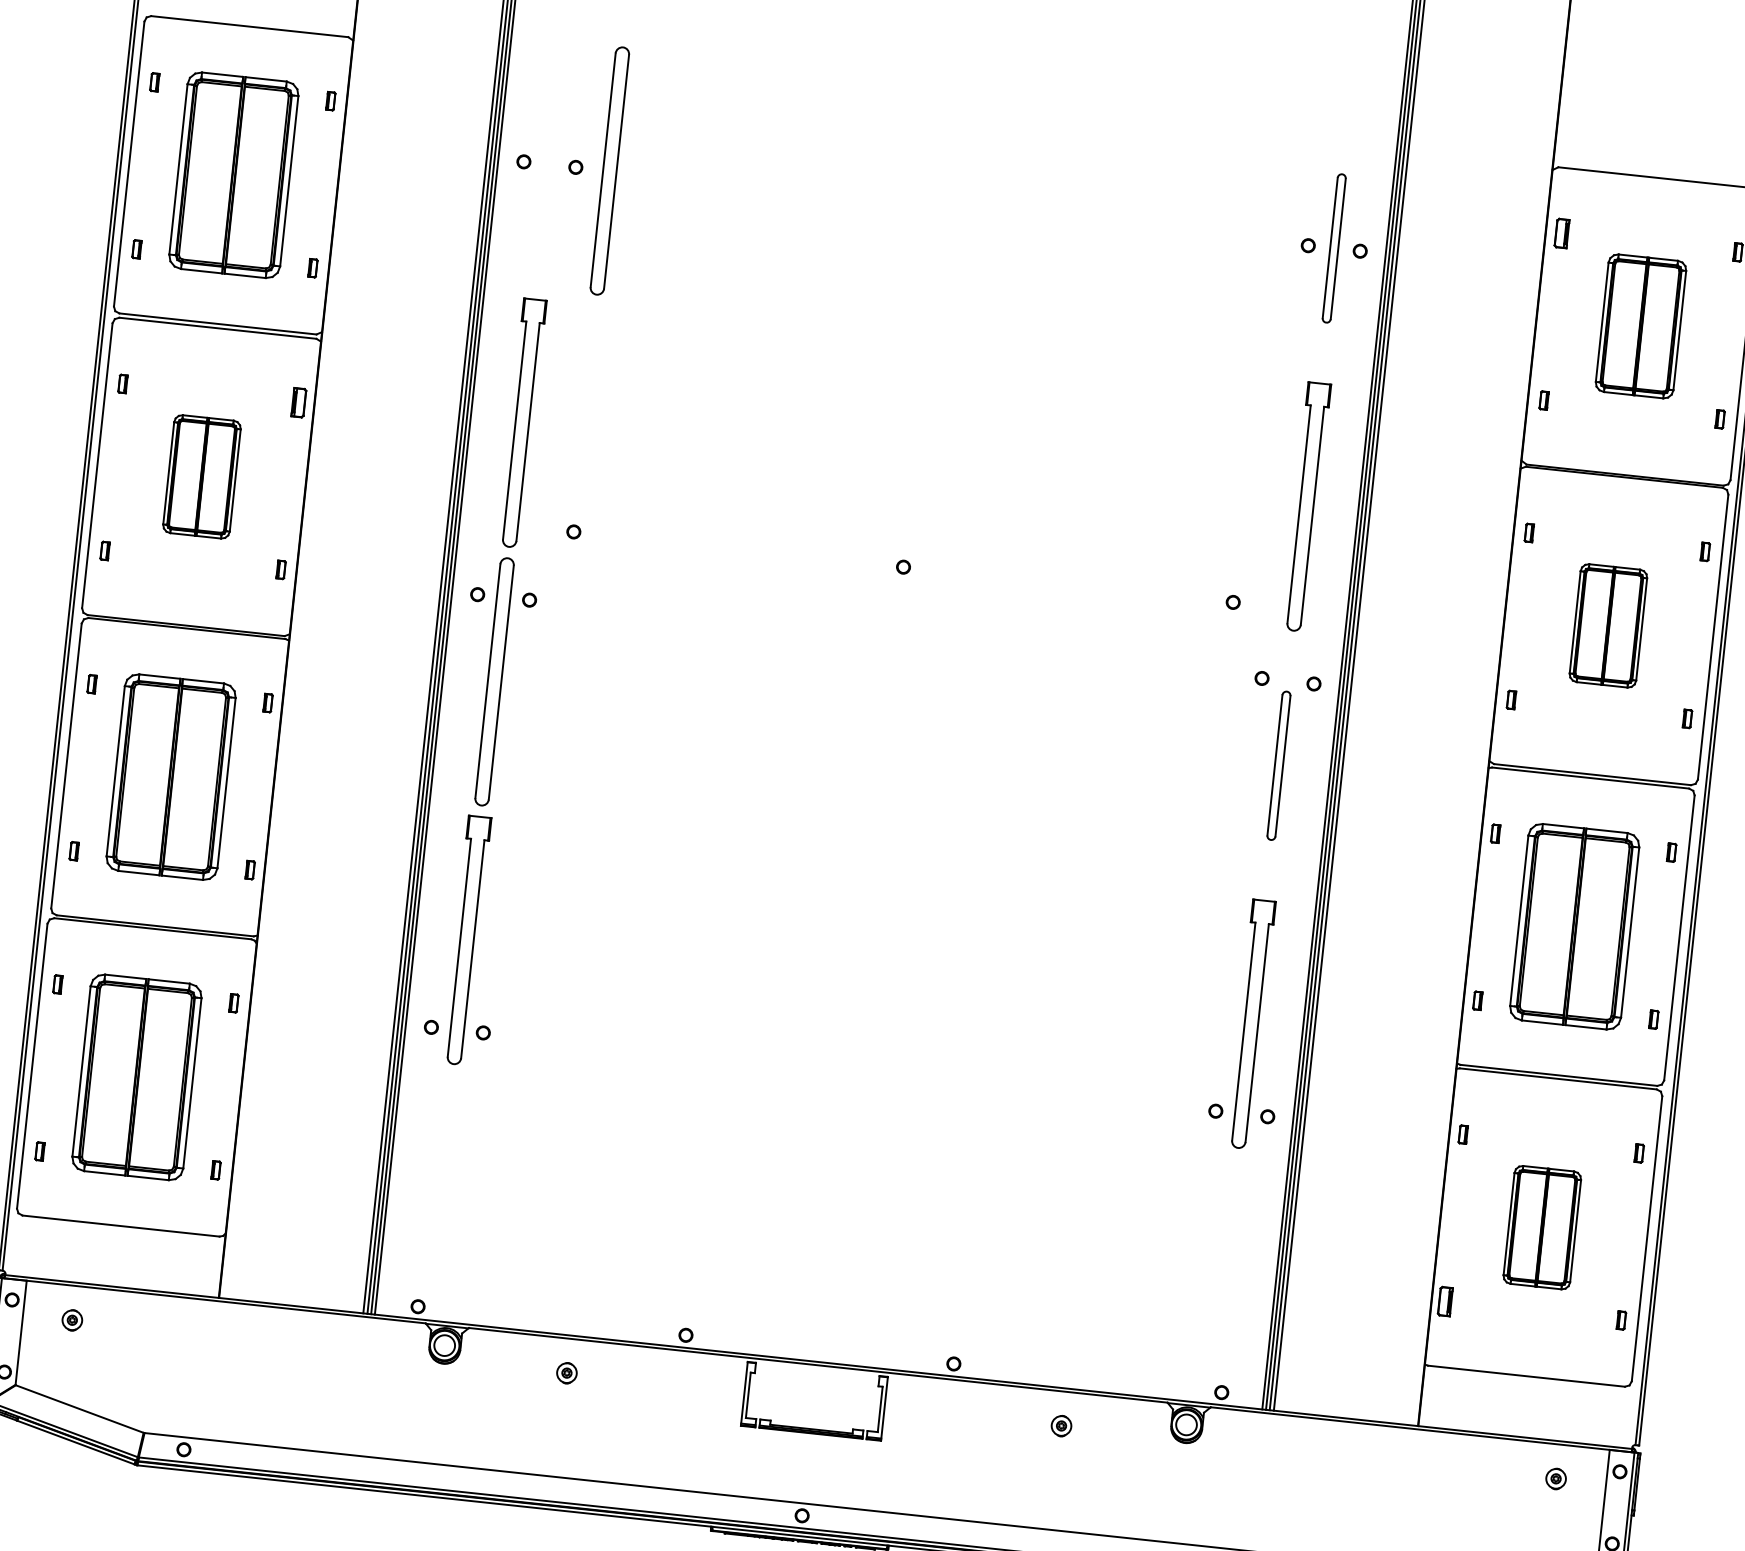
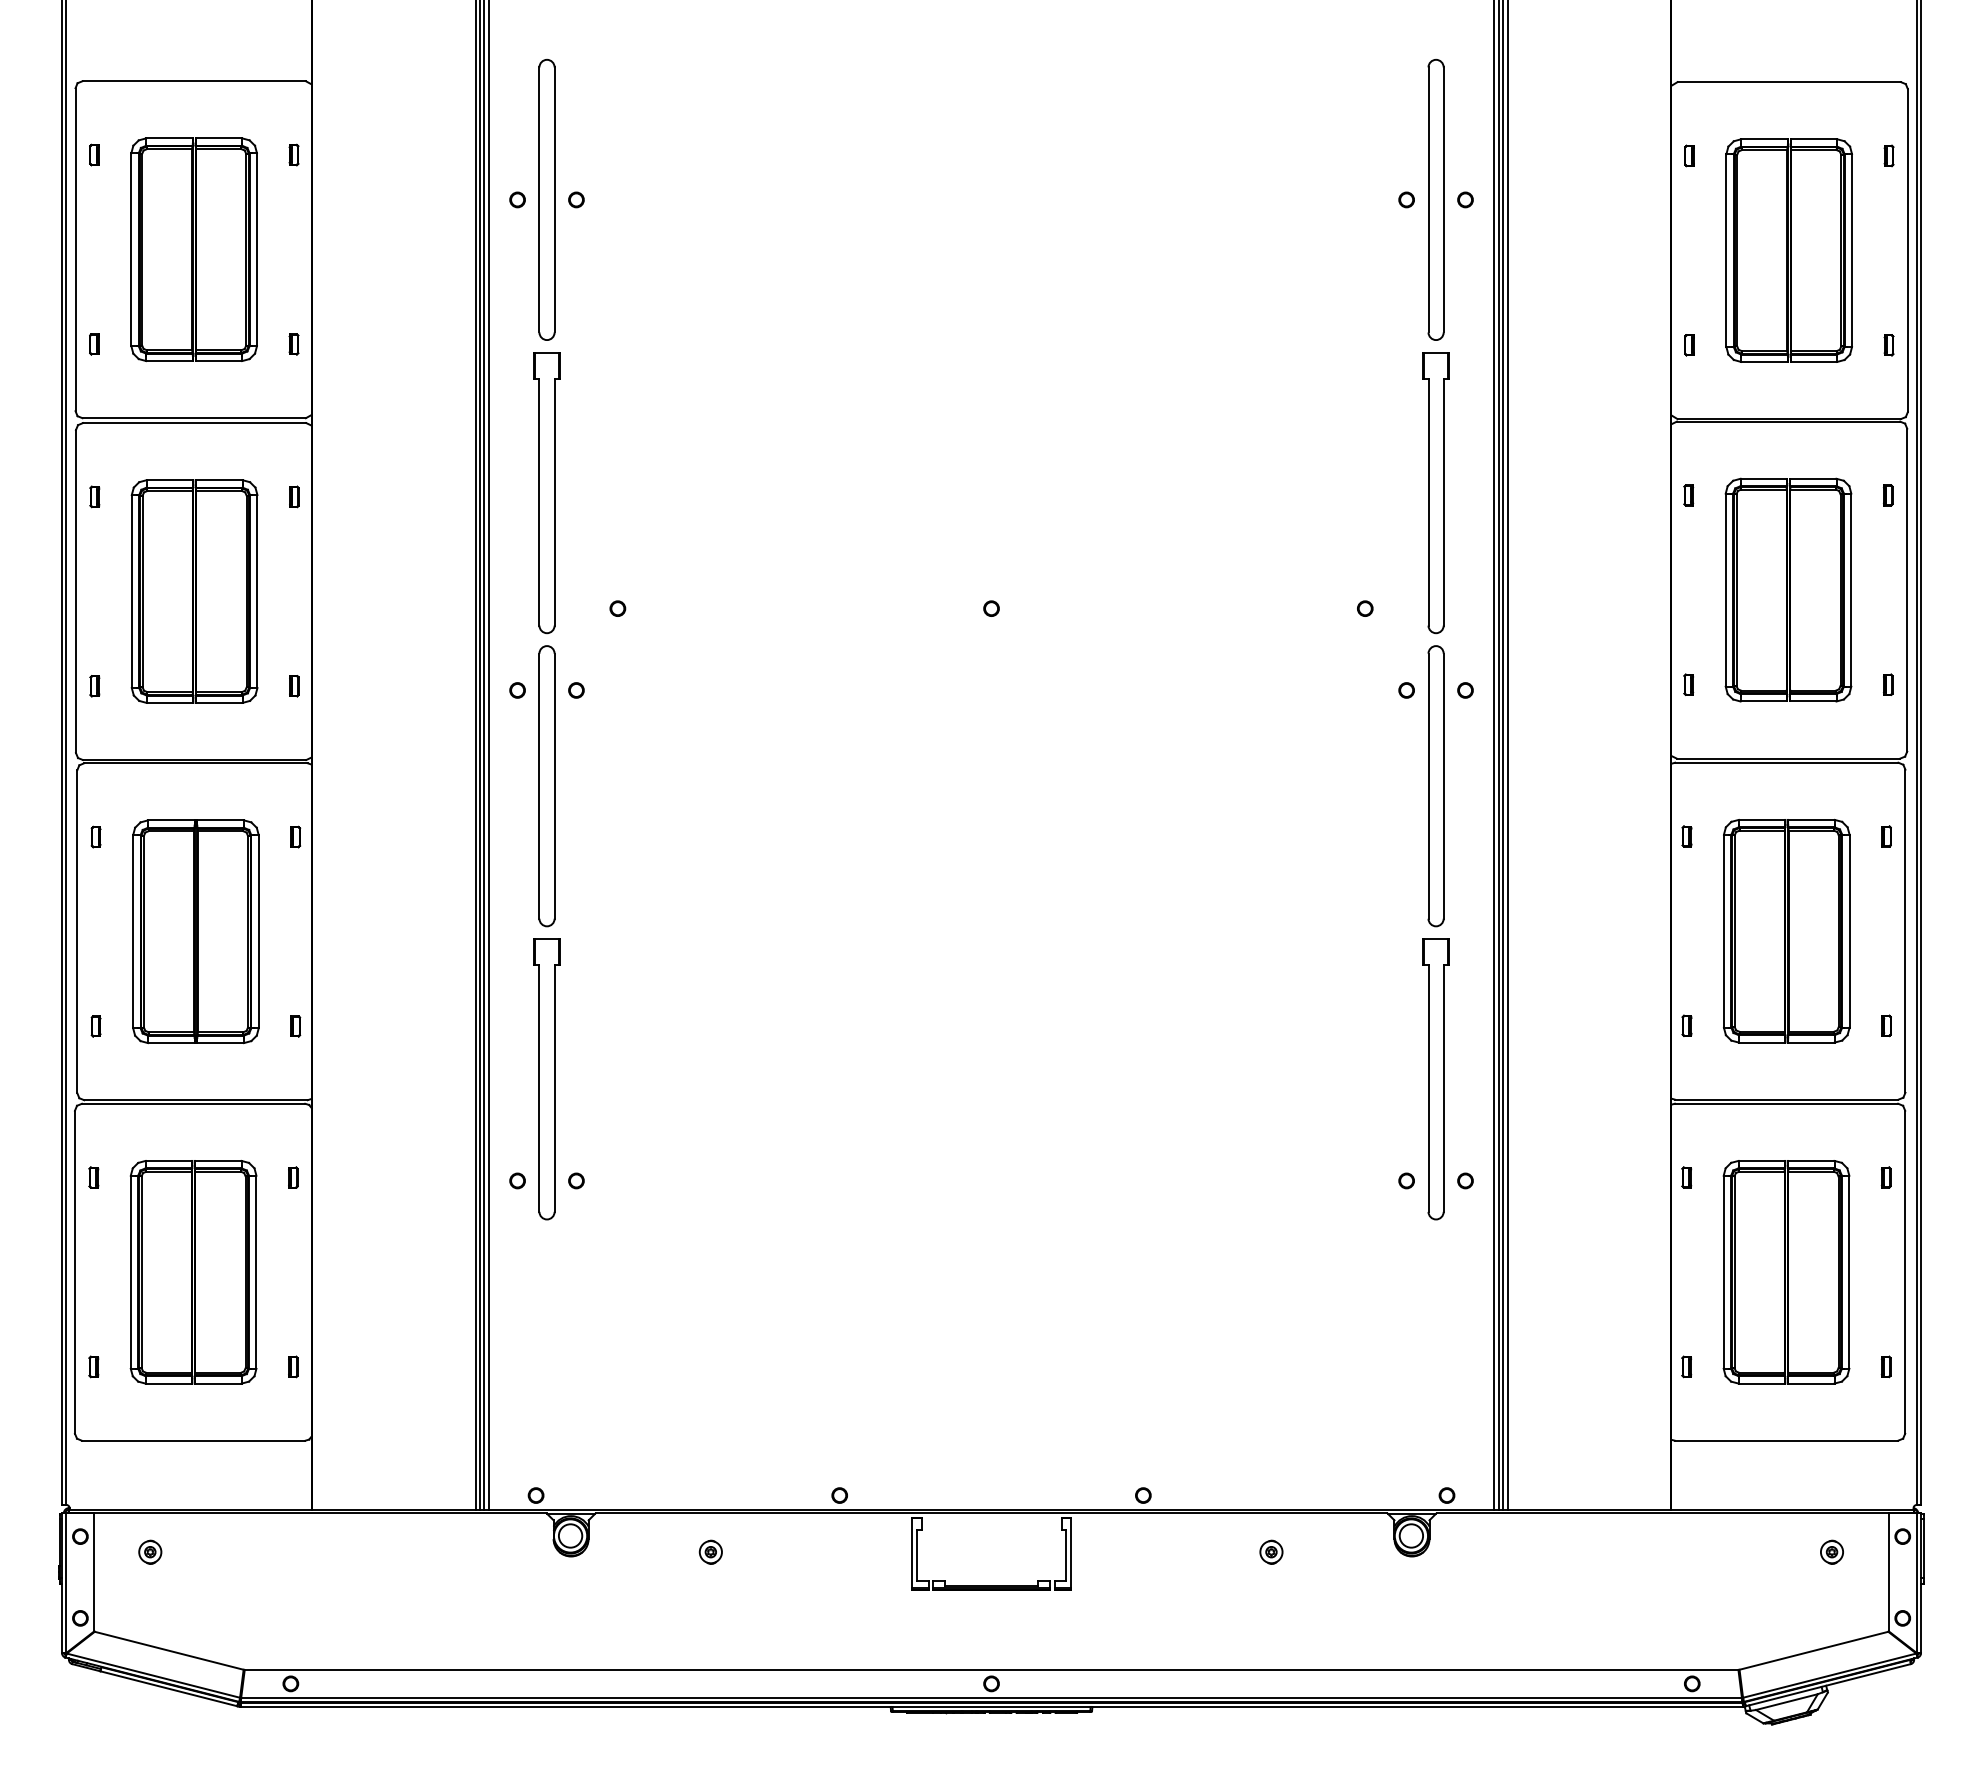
part: (609, 170) -> (546, 199), moved
part: (1562, 233) -> (1689, 155), size x0.62
part: (1333, 248) -> (1435, 199), size x1.67
part: (1640, 326) -> (1788, 250), size x1.43
part: (299, 402) -> (294, 496), size x0.62
part: (201, 476) -> (194, 591), size x1.67
part: (1608, 625) -> (1788, 589), size x1.67
part: (1278, 765) -> (1435, 786), size x1.67
part: (1542, 1227) -> (1786, 1272), size x1.67
part: (1445, 1301) -> (1686, 1366), size x0.62

